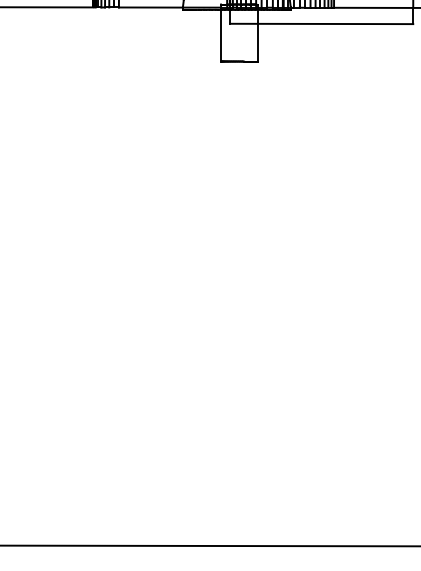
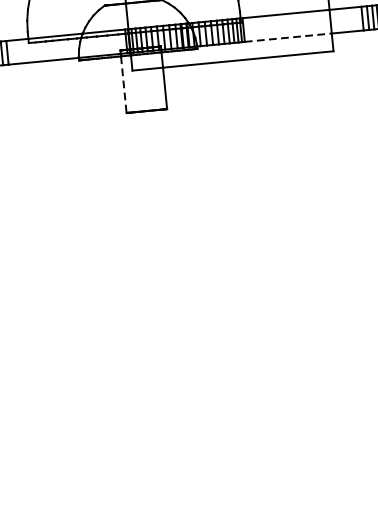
line: (373, 7) -> (288, 37), solid -> dashed
line: (221, 35) -> (124, 84), solid -> dashed

